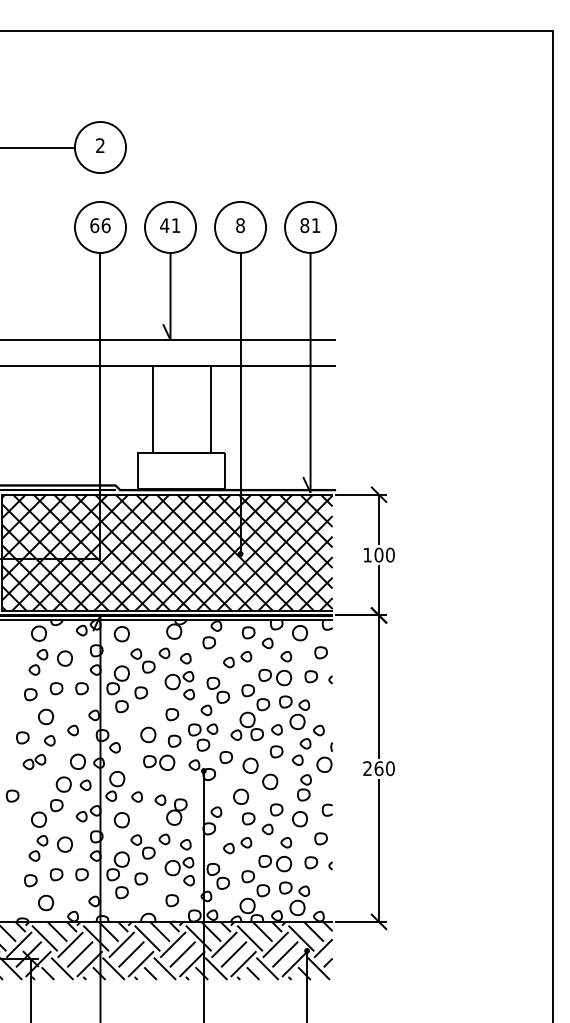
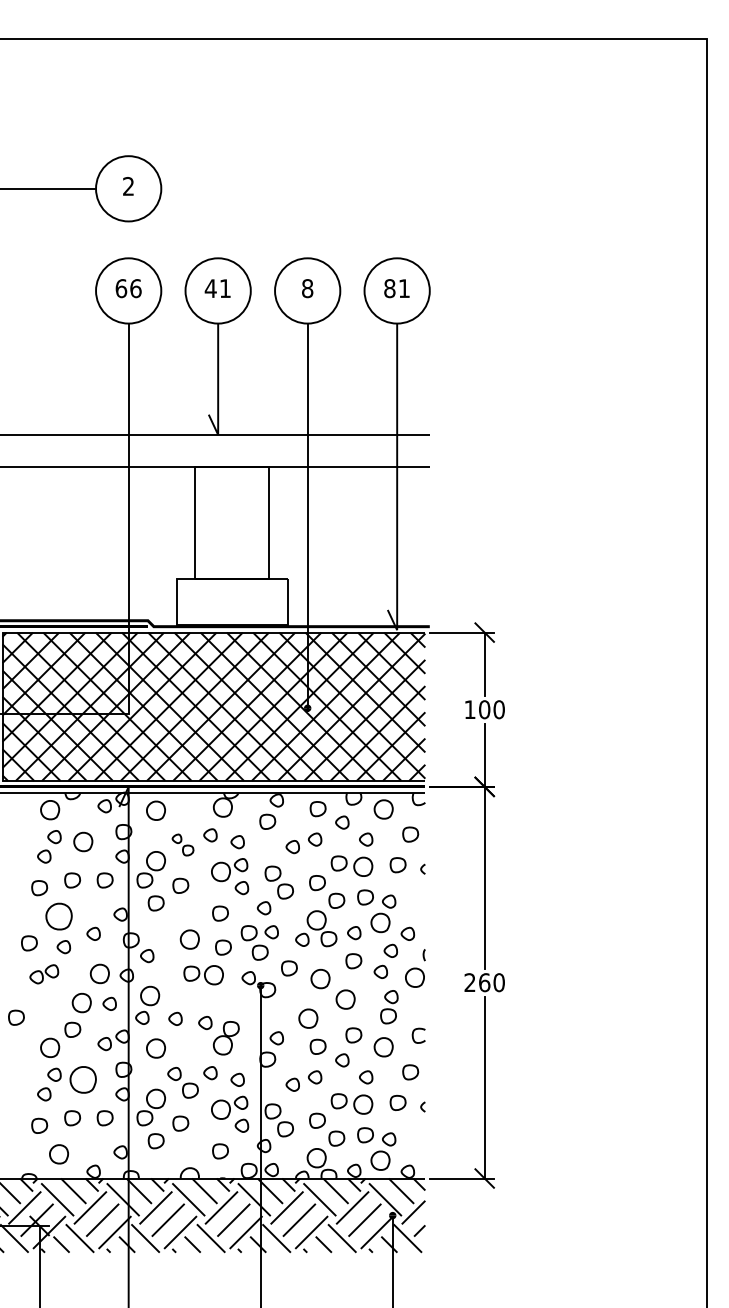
part: (142, 660) -> (182, 844), size x0.7
part: (45, 716) -> (58, 916), size x1.4
part: (65, 844) -> (83, 1079), size x1.4

